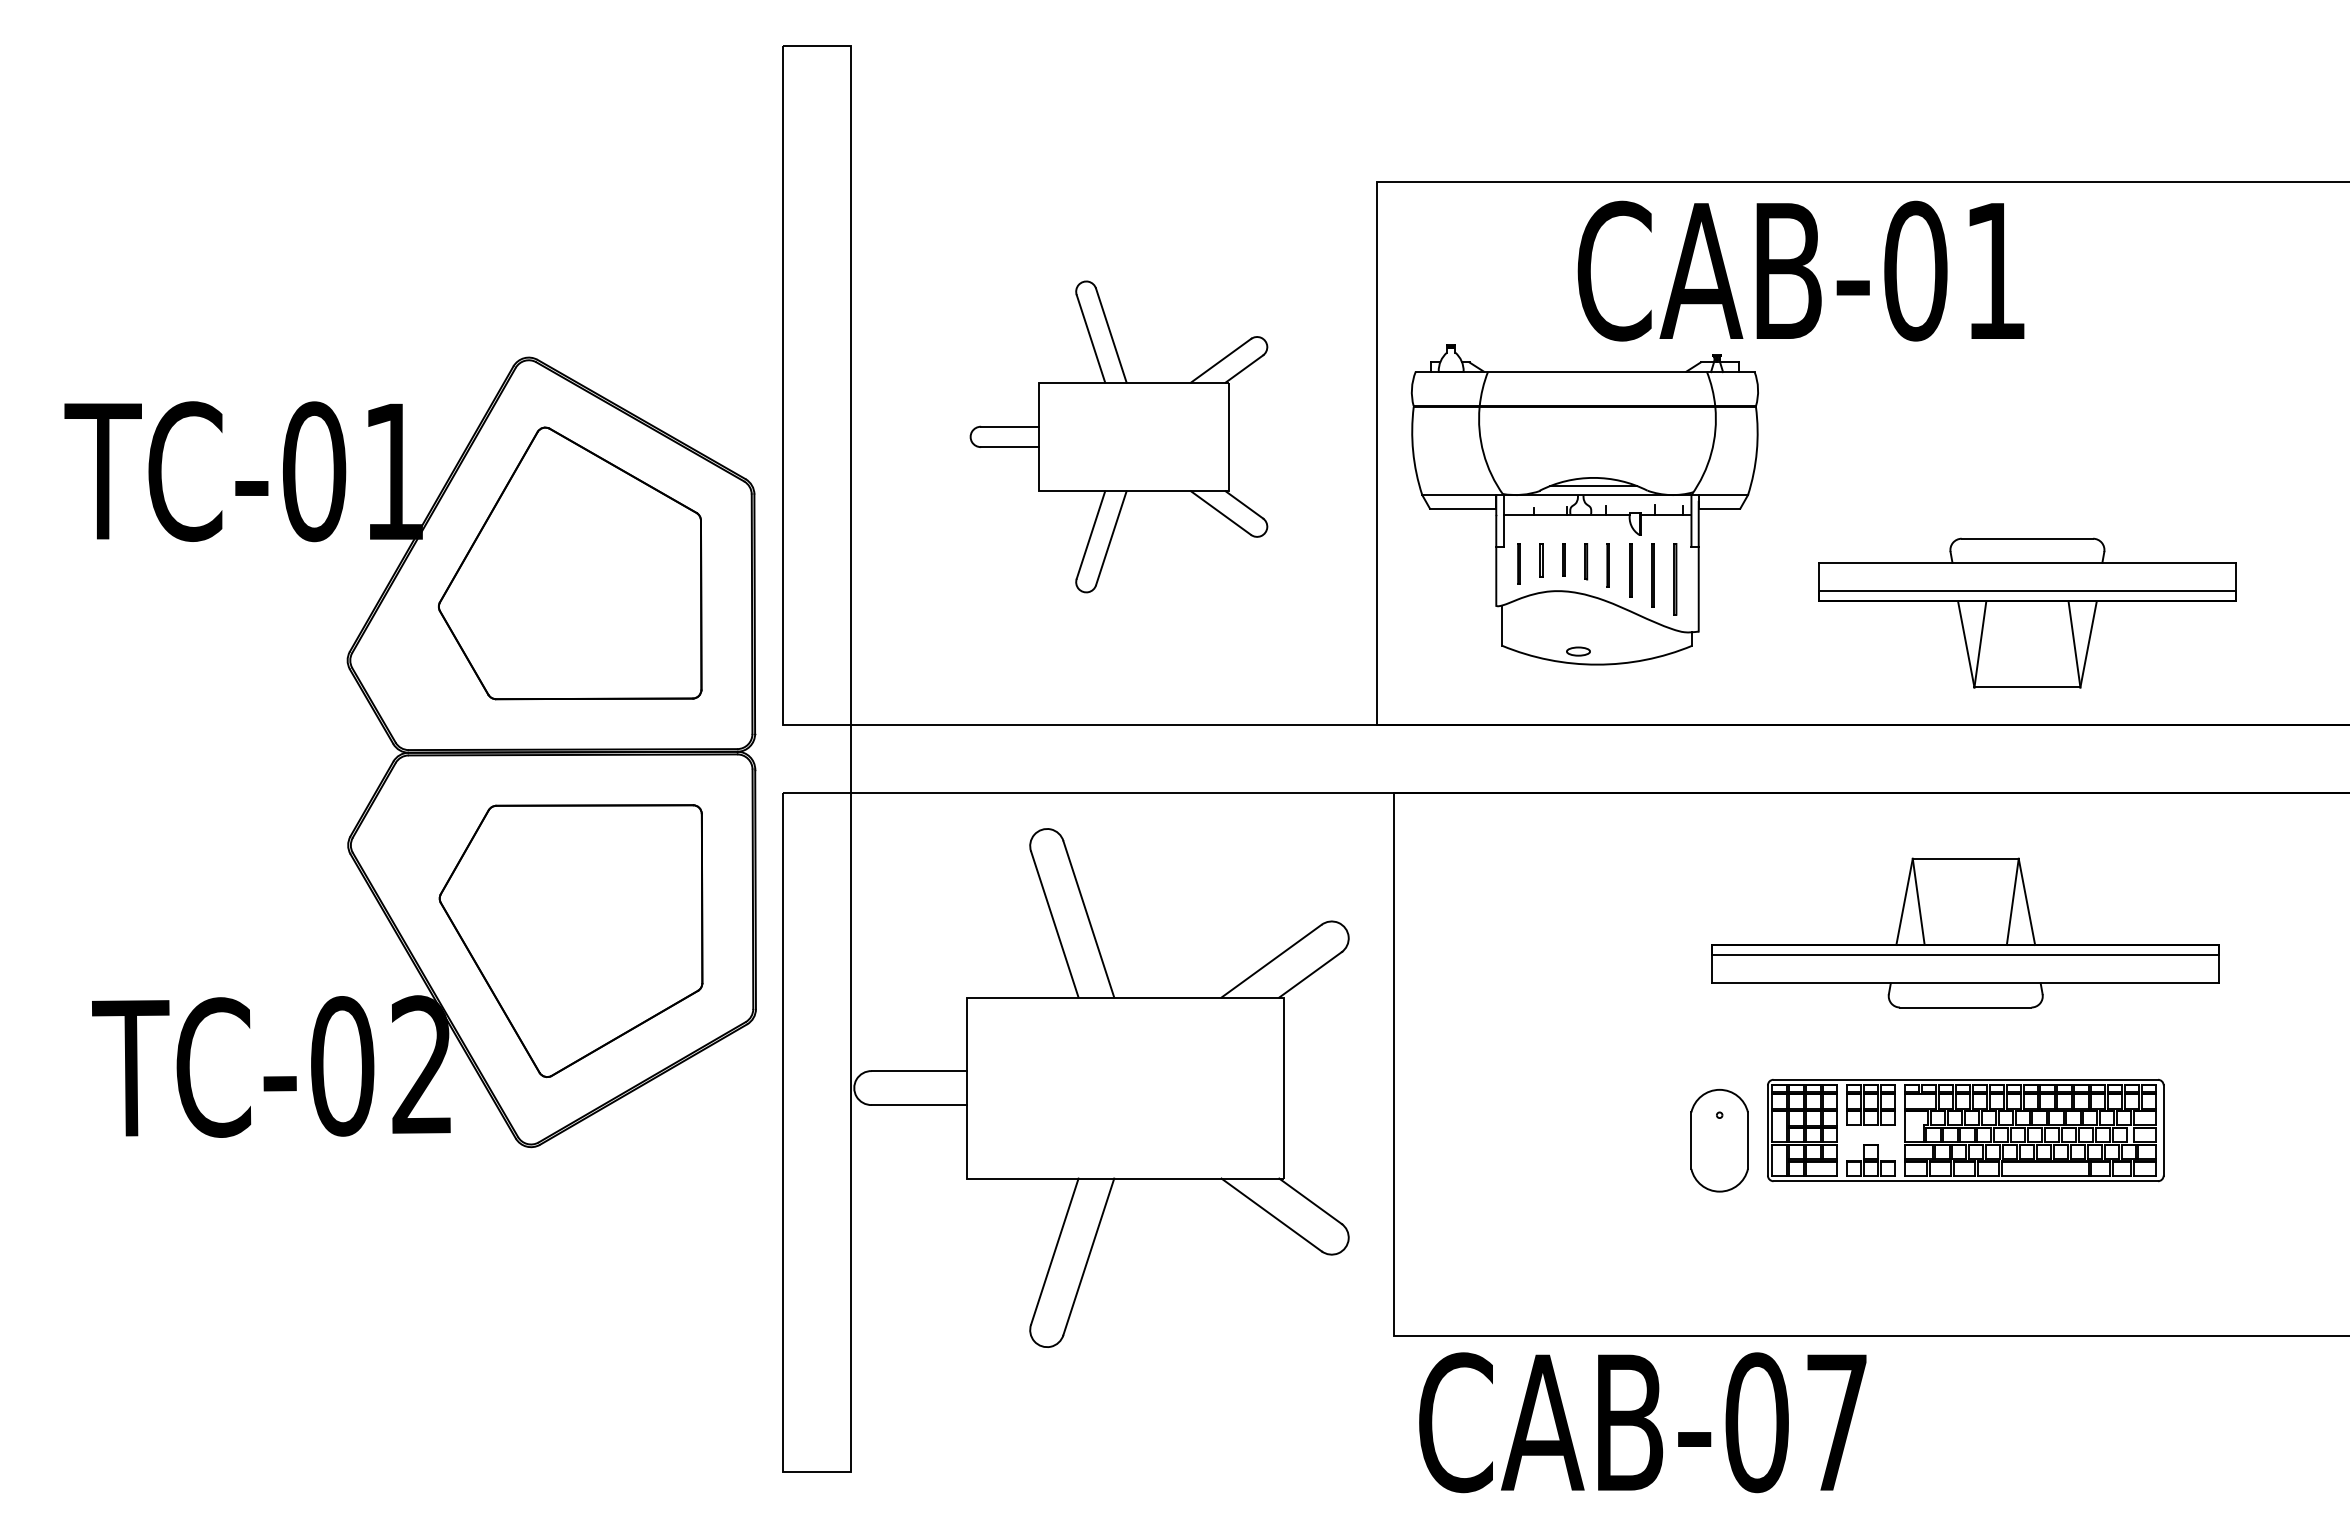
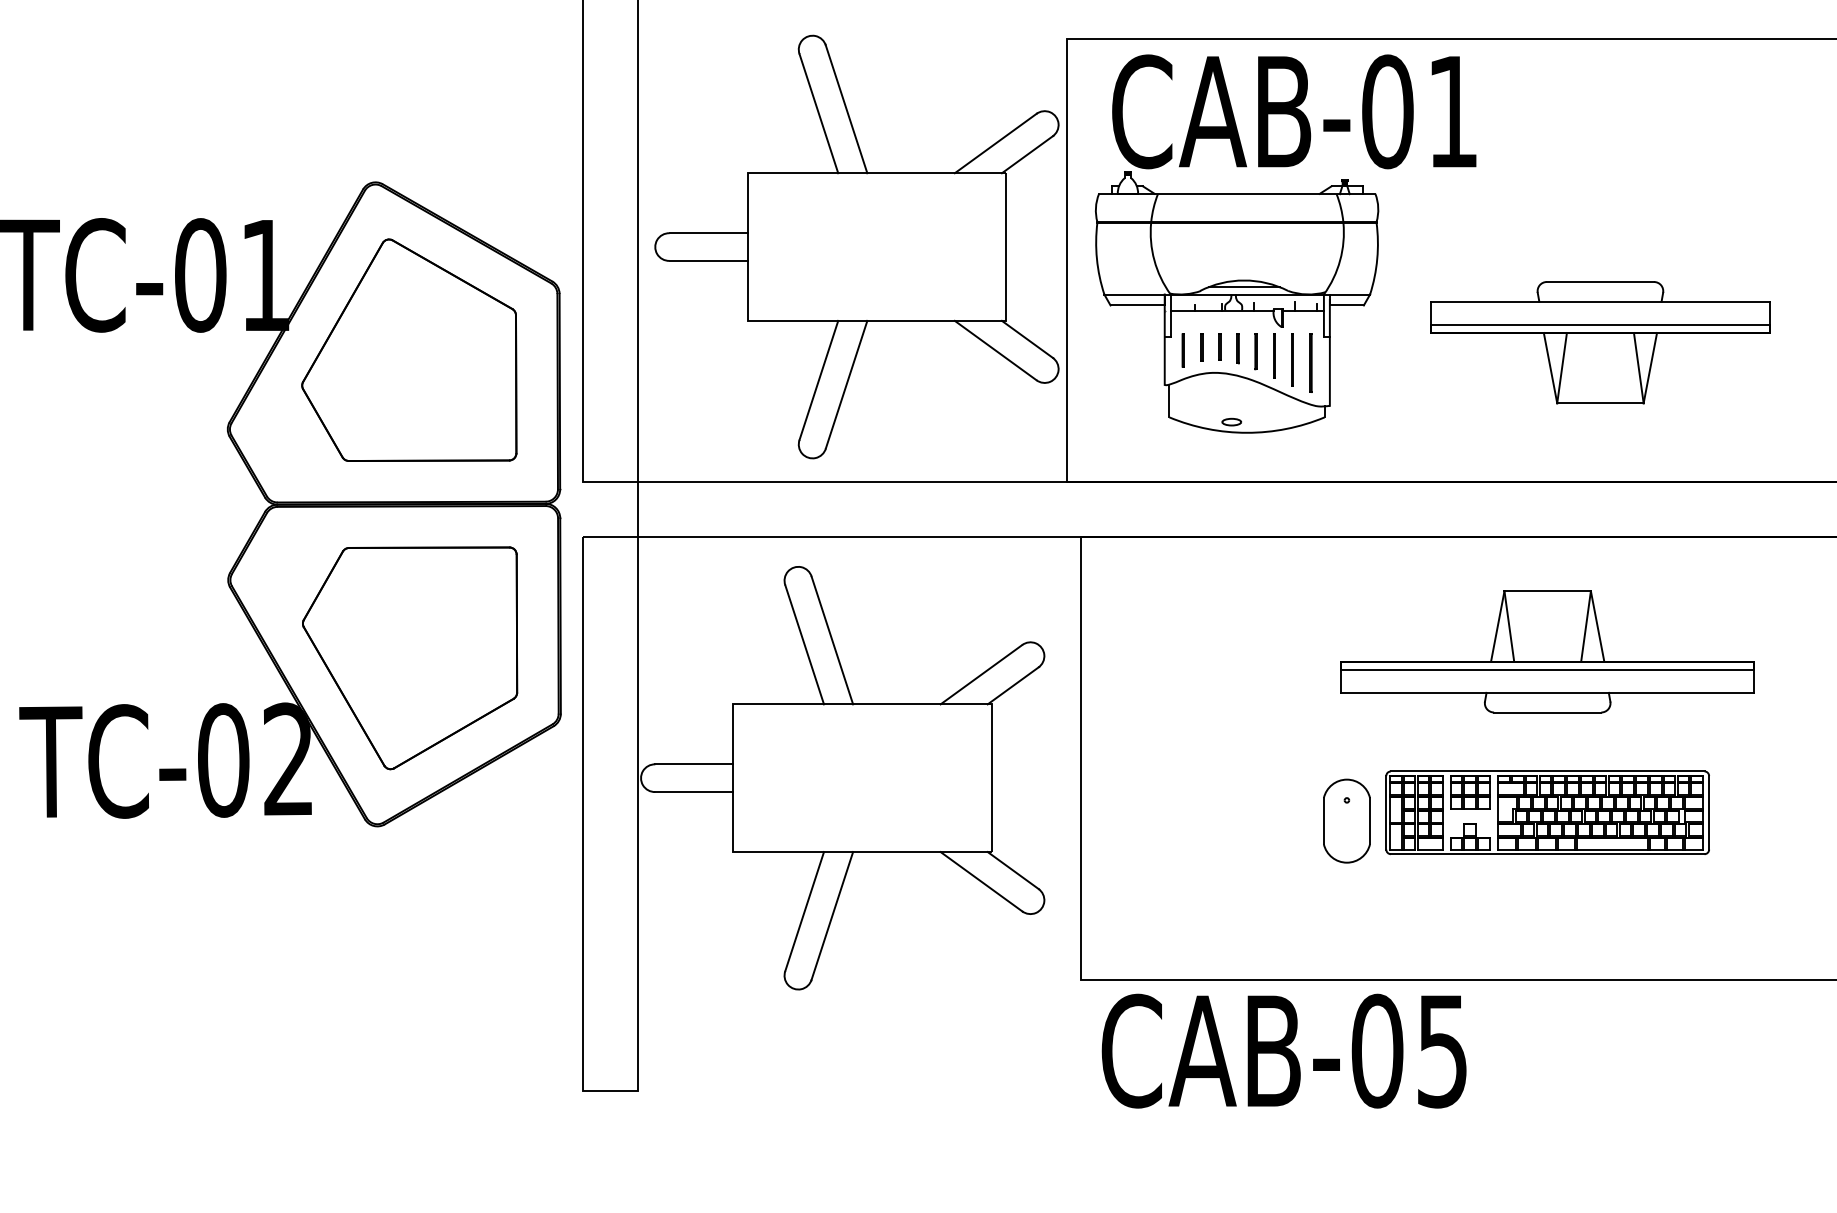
text: (1800, 270) -> (1293, 111), moved
part: (1118, 436) -> (856, 246), size x1.67
part: (2027, 612) -> (1600, 342), moved
text: (1836, 1423) -> (1442, 1051), CAB-07 -> CAB-05

